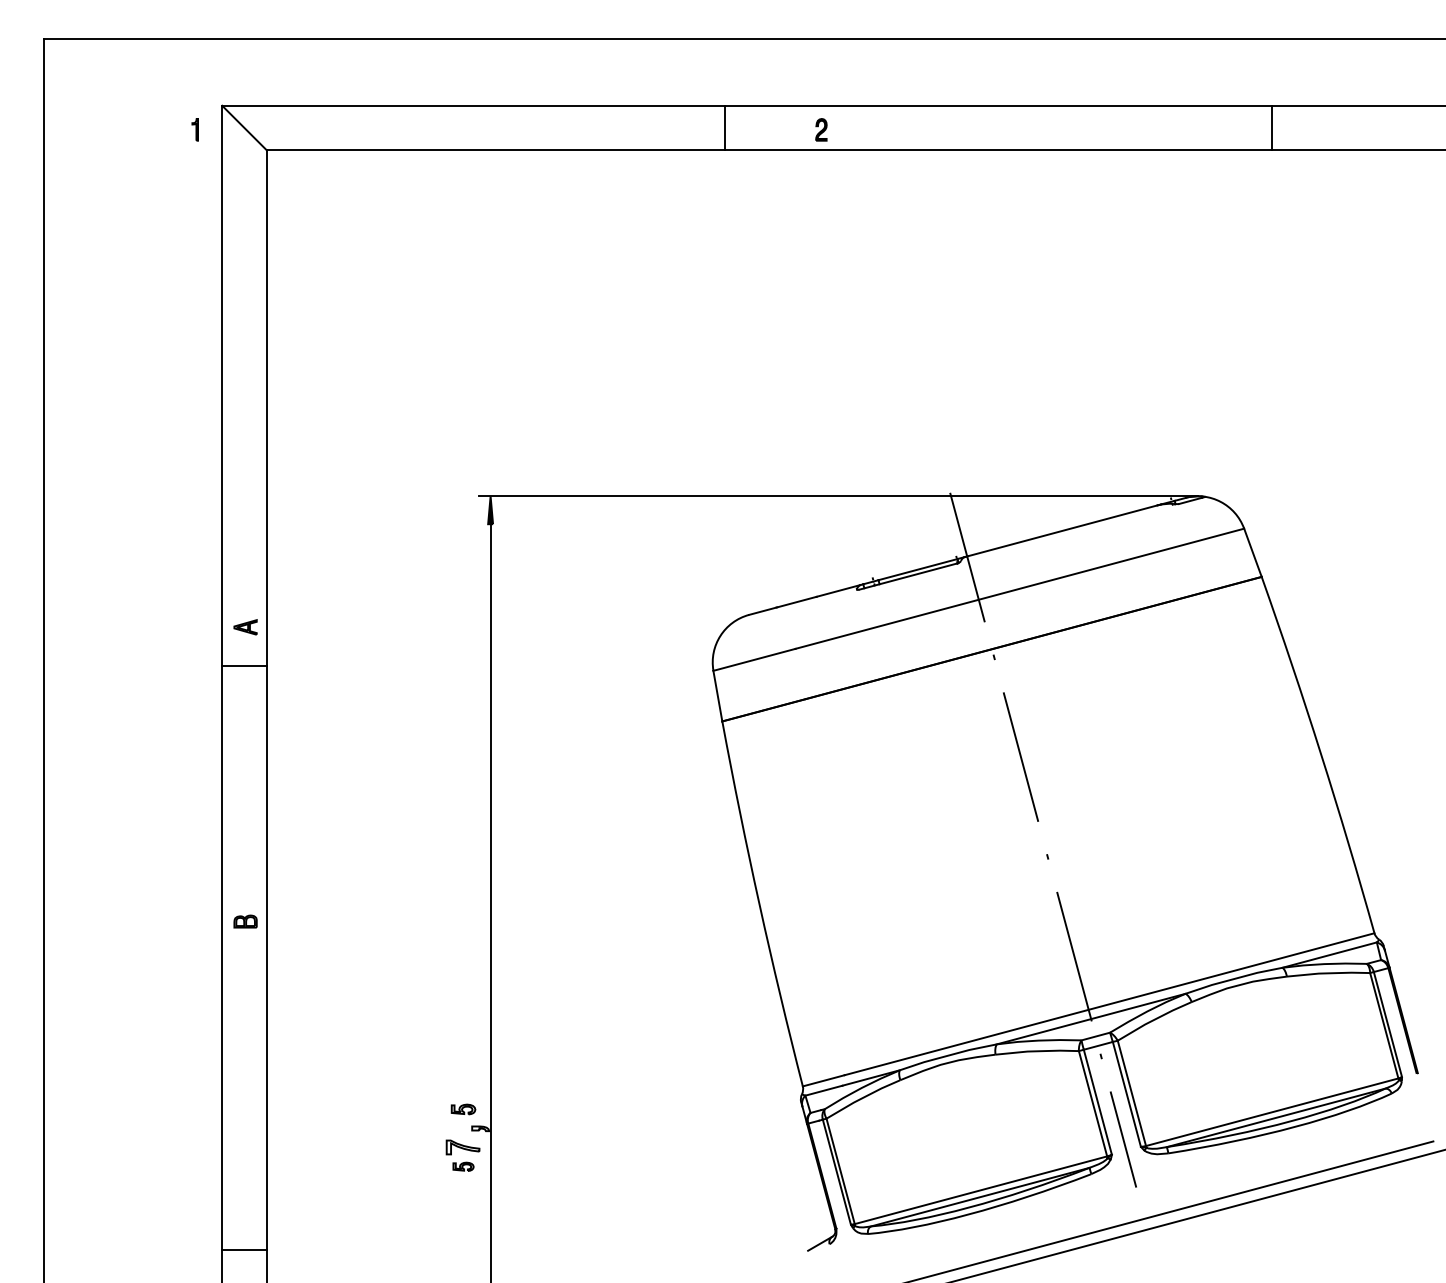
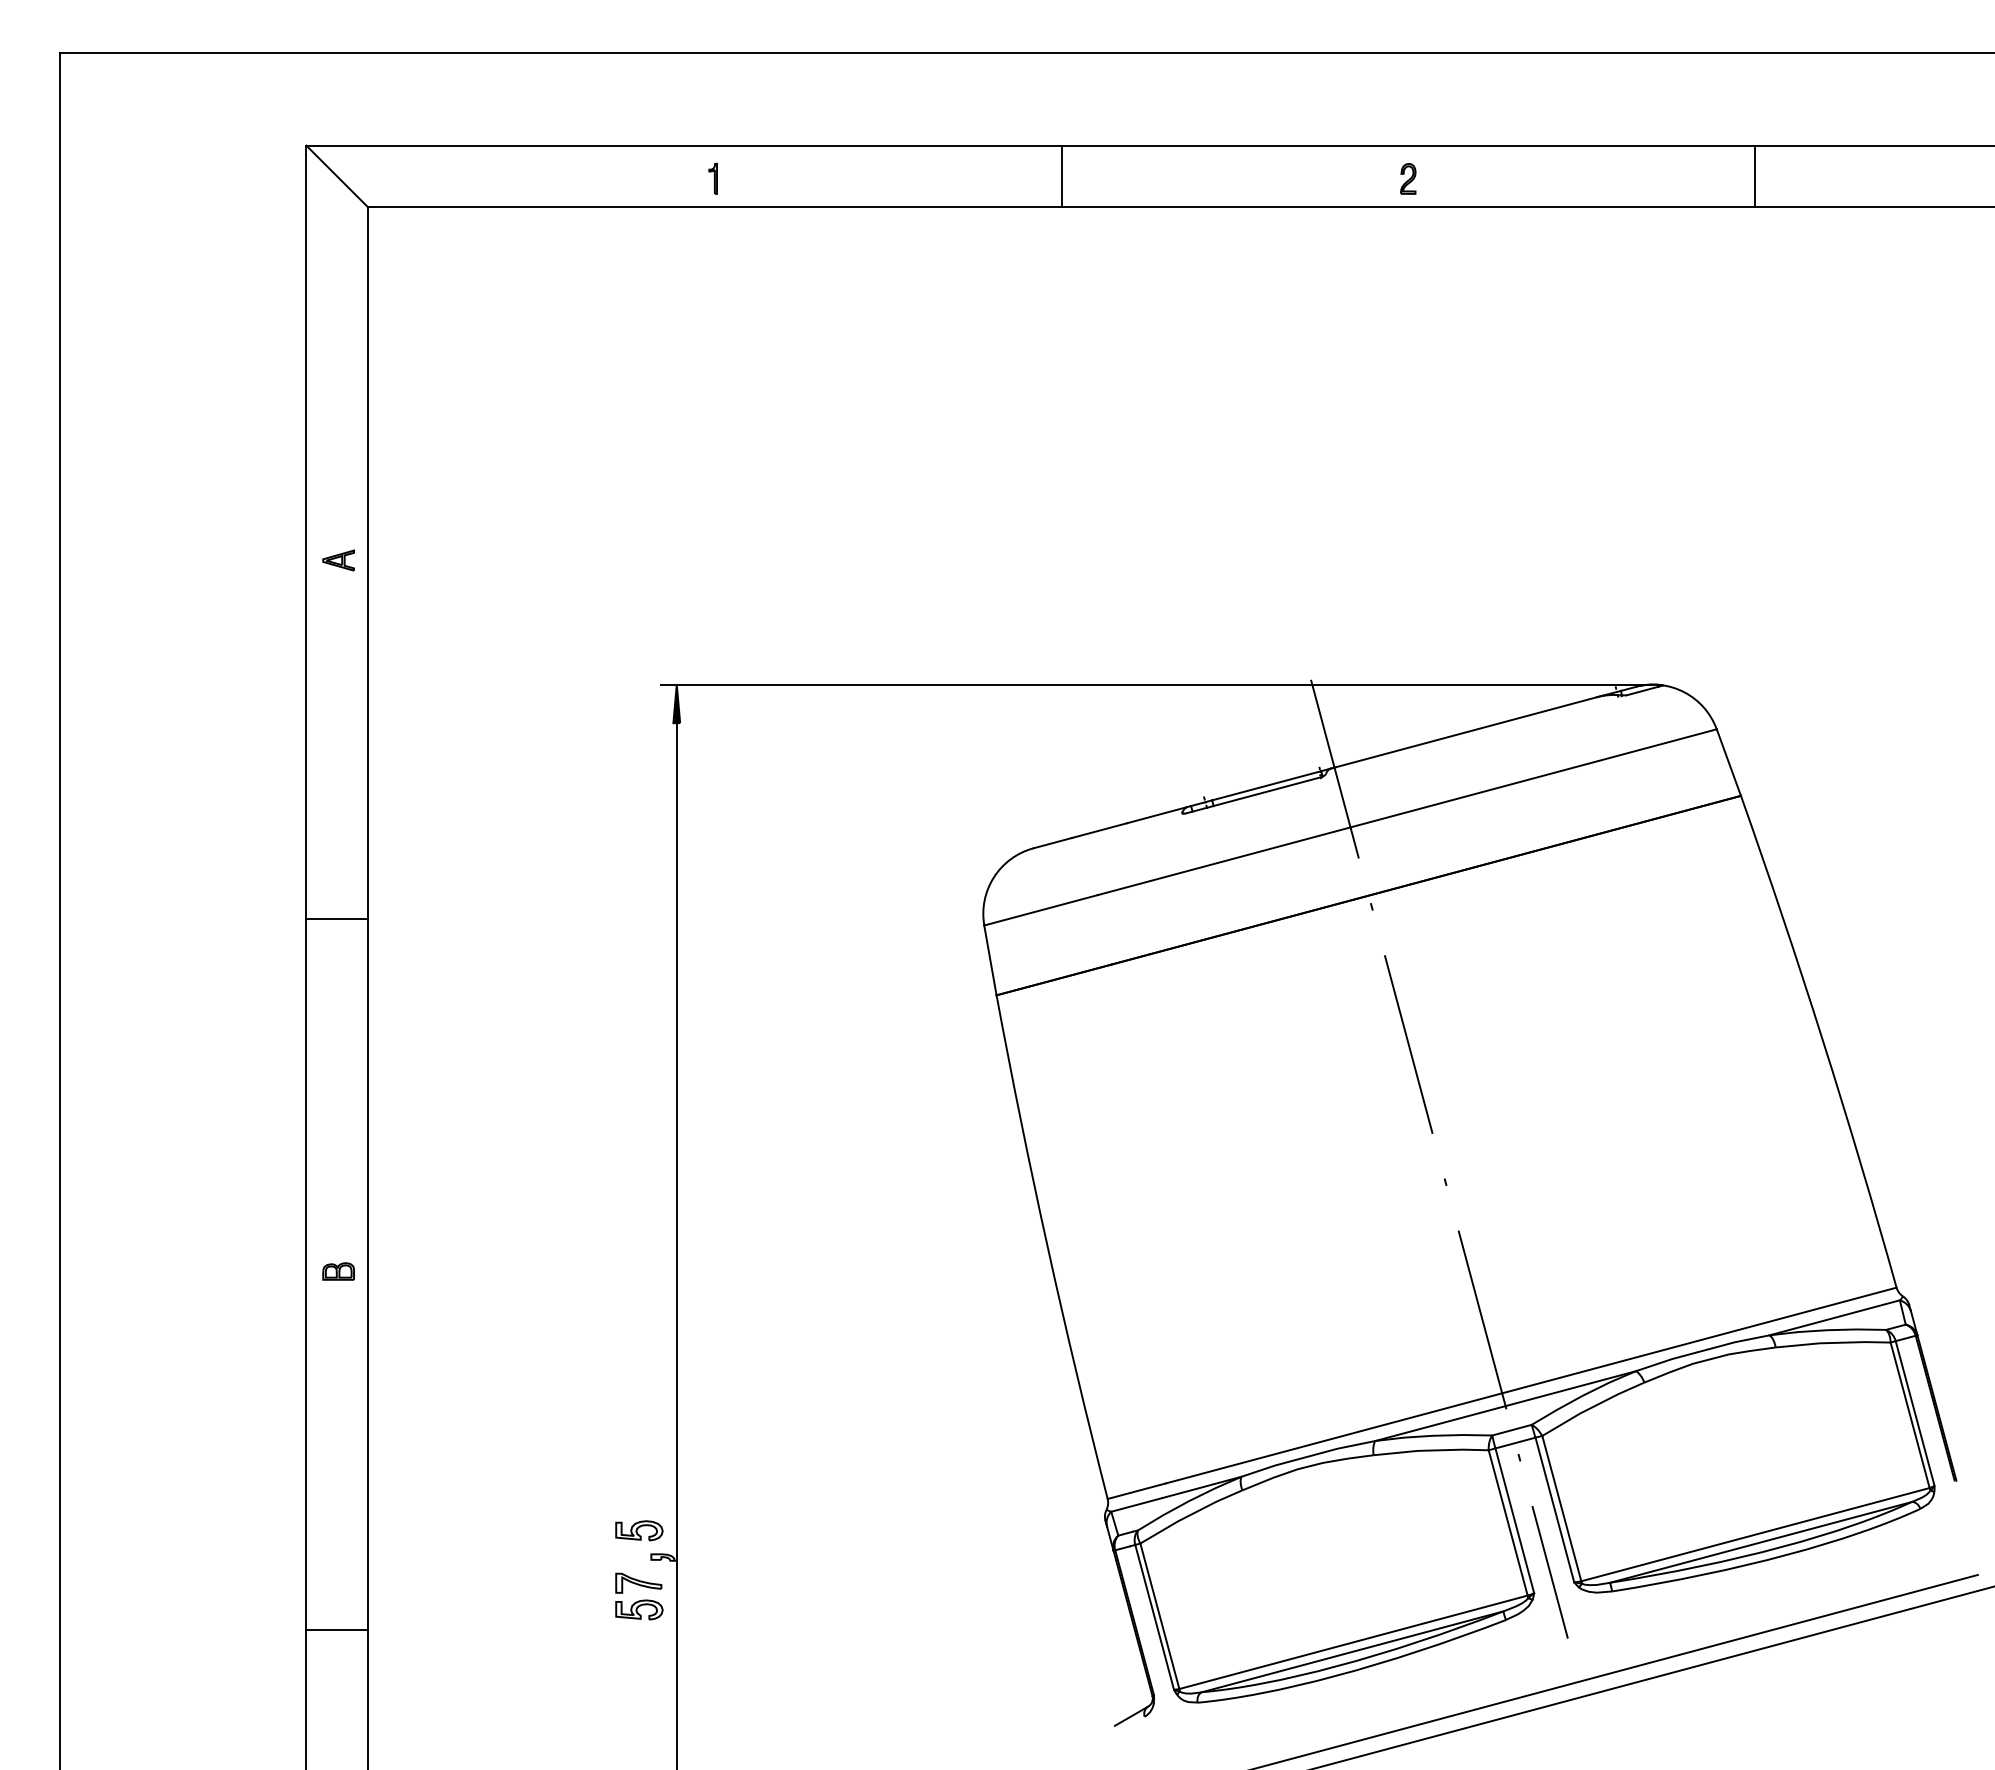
line: (725, 128) -> (1061, 176), moved
part: (194, 129) -> (712, 178), moved
part: (821, 129) -> (1408, 178), moved
part: (245, 627) -> (338, 560), moved
part: (463, 1109) -> (639, 1530), size x1.43
part: (463, 1166) -> (639, 1609), size x1.67
line: (244, 1249) -> (337, 1630), moved

